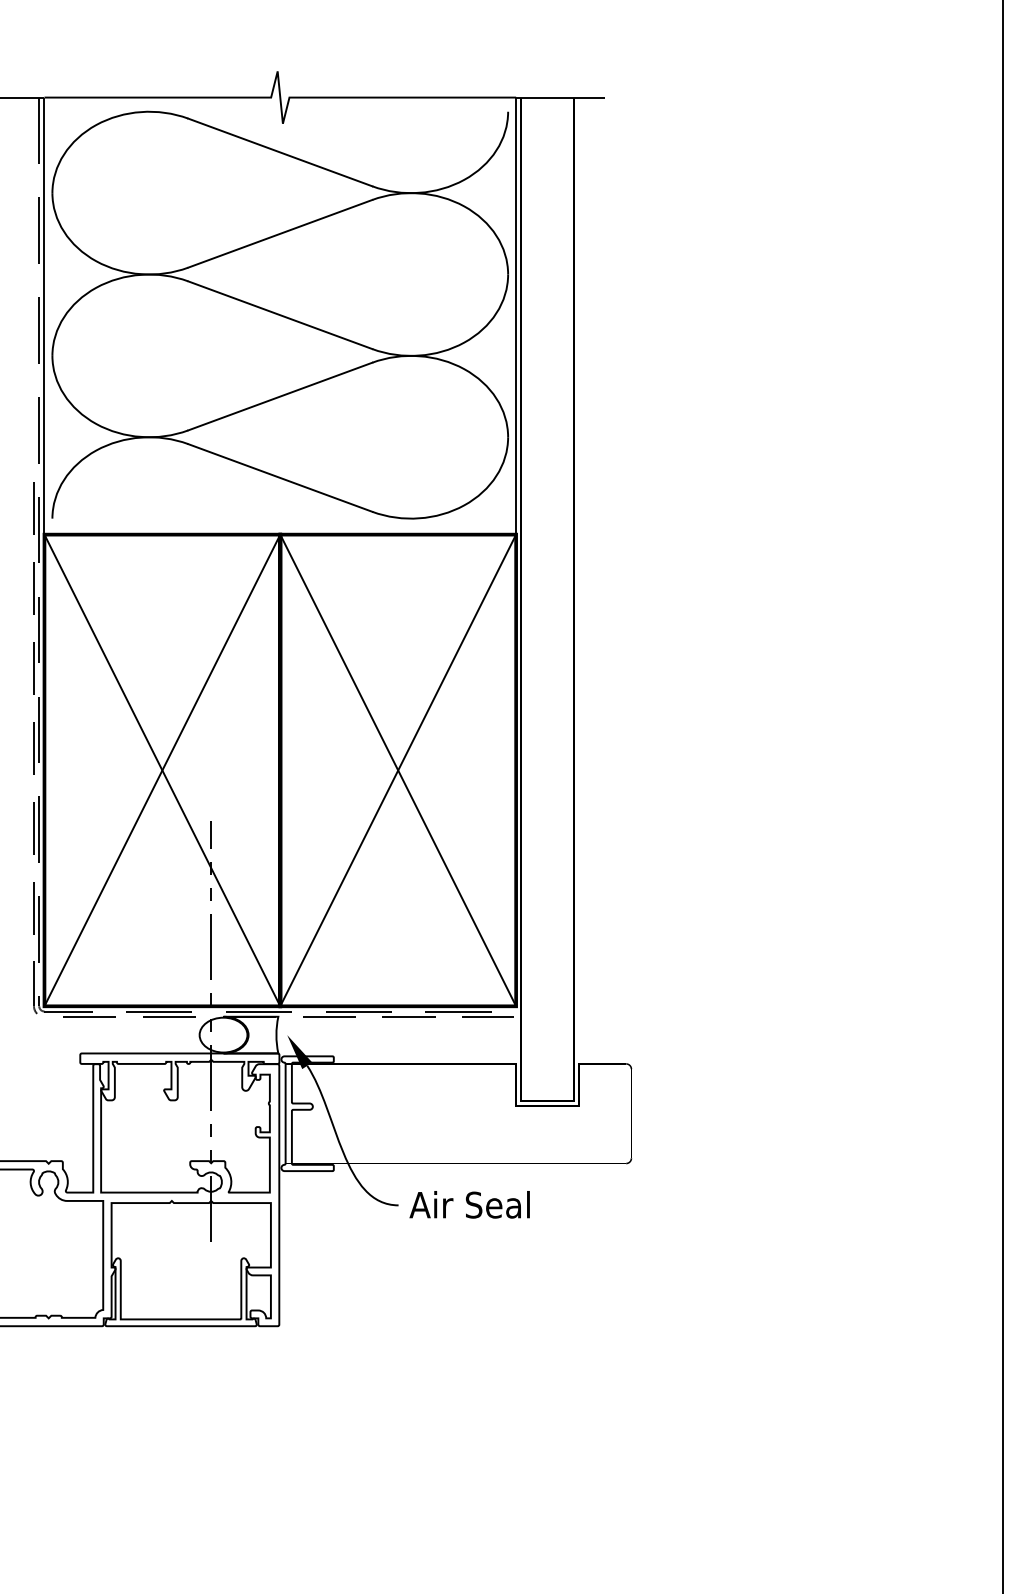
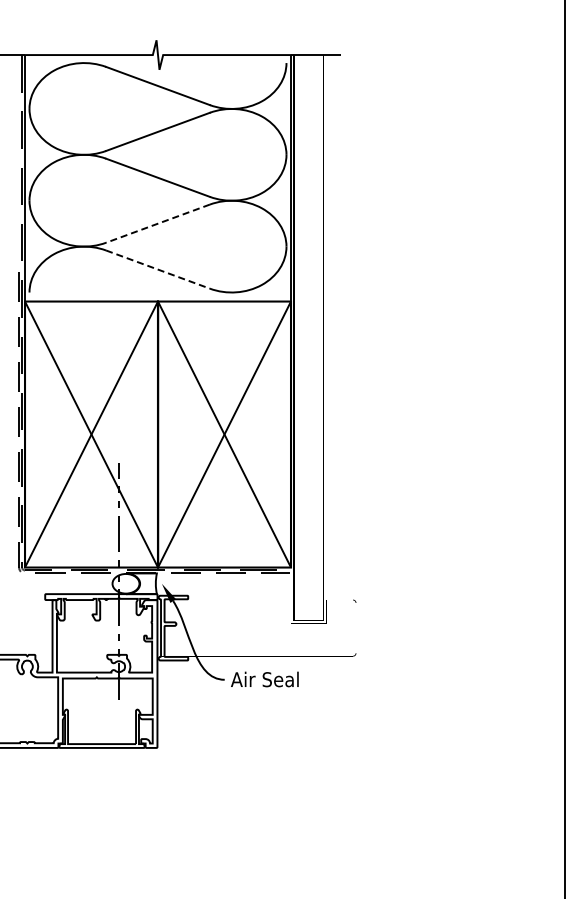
line: (279, 396) -> (157, 223), solid -> dashed
line: (281, 477) -> (158, 269), solid -> dashed

